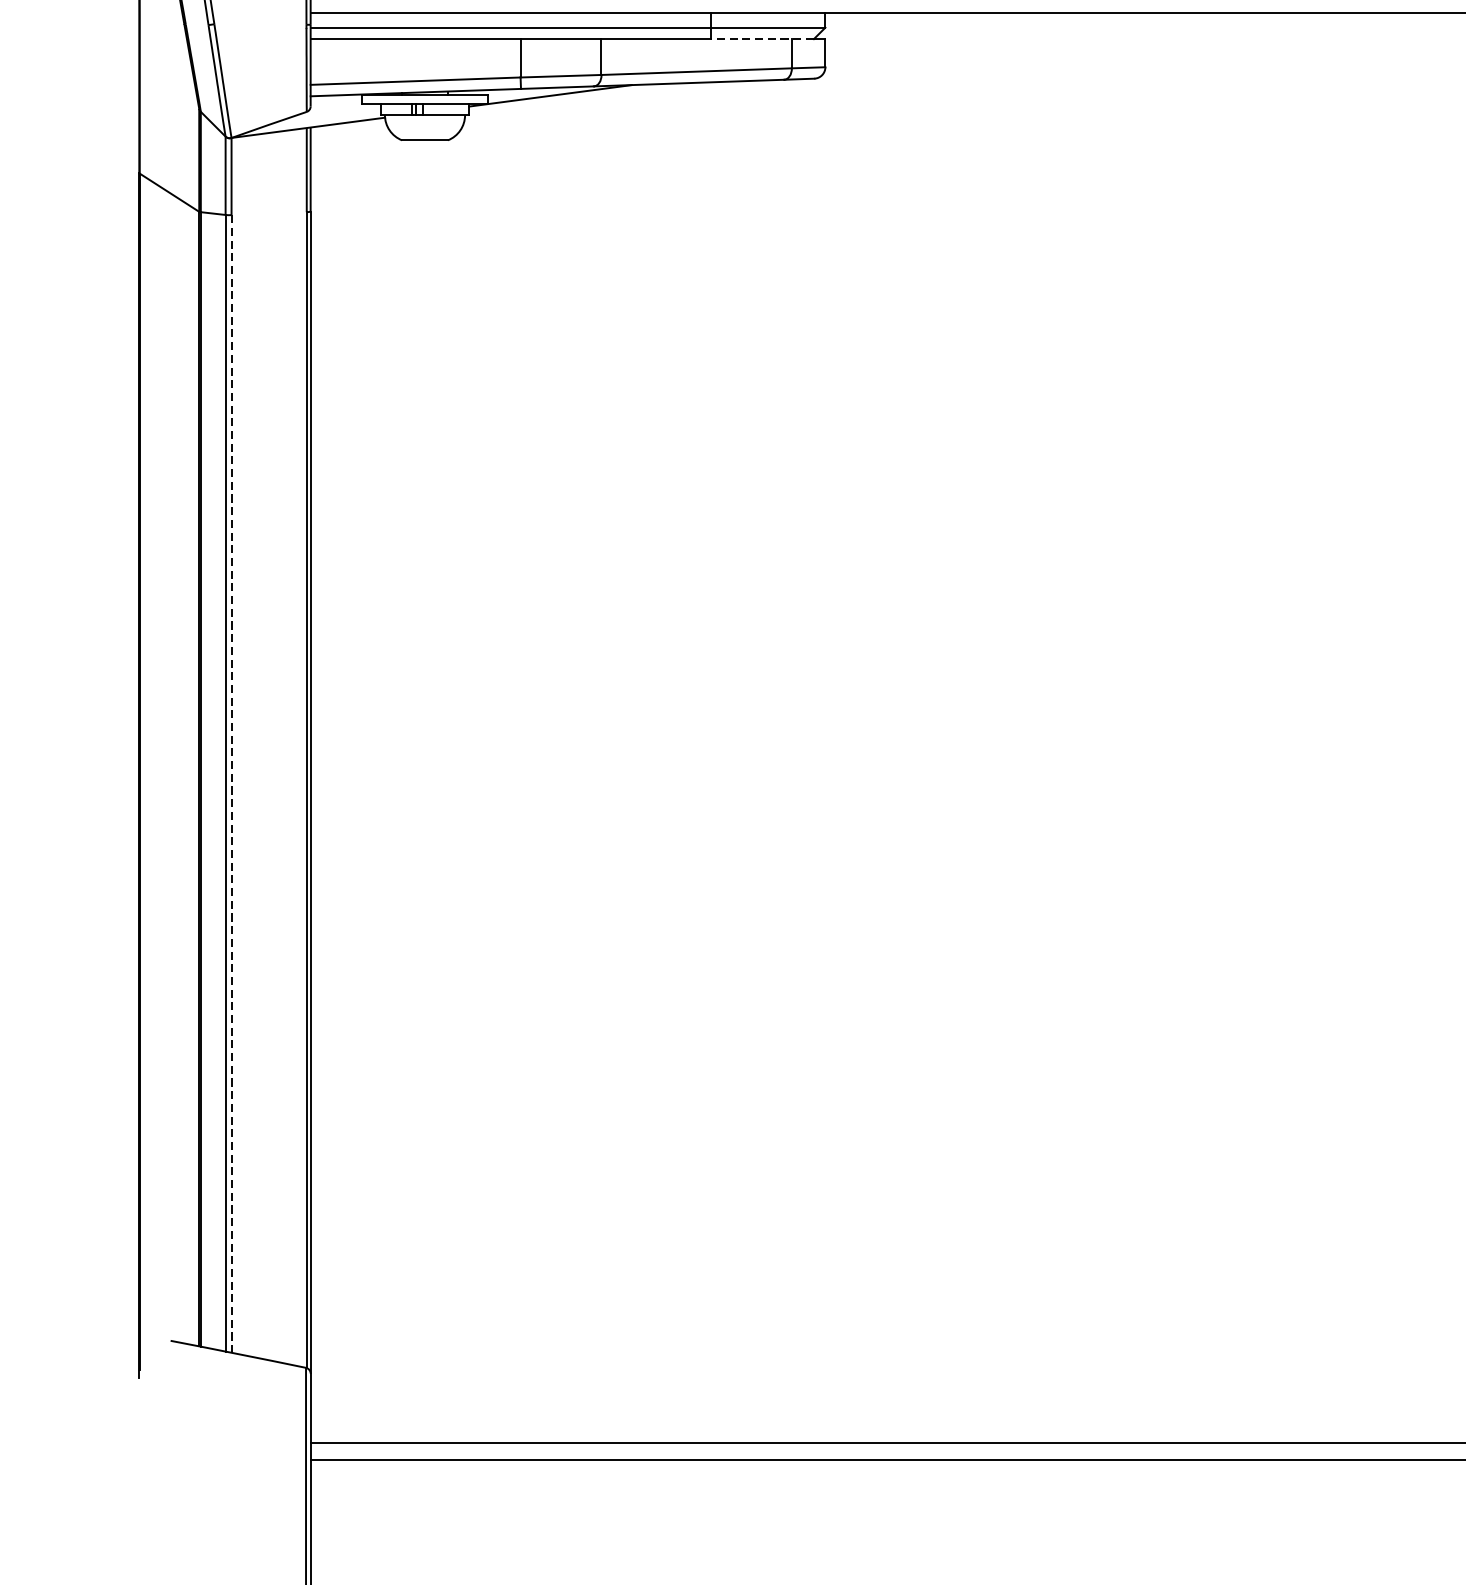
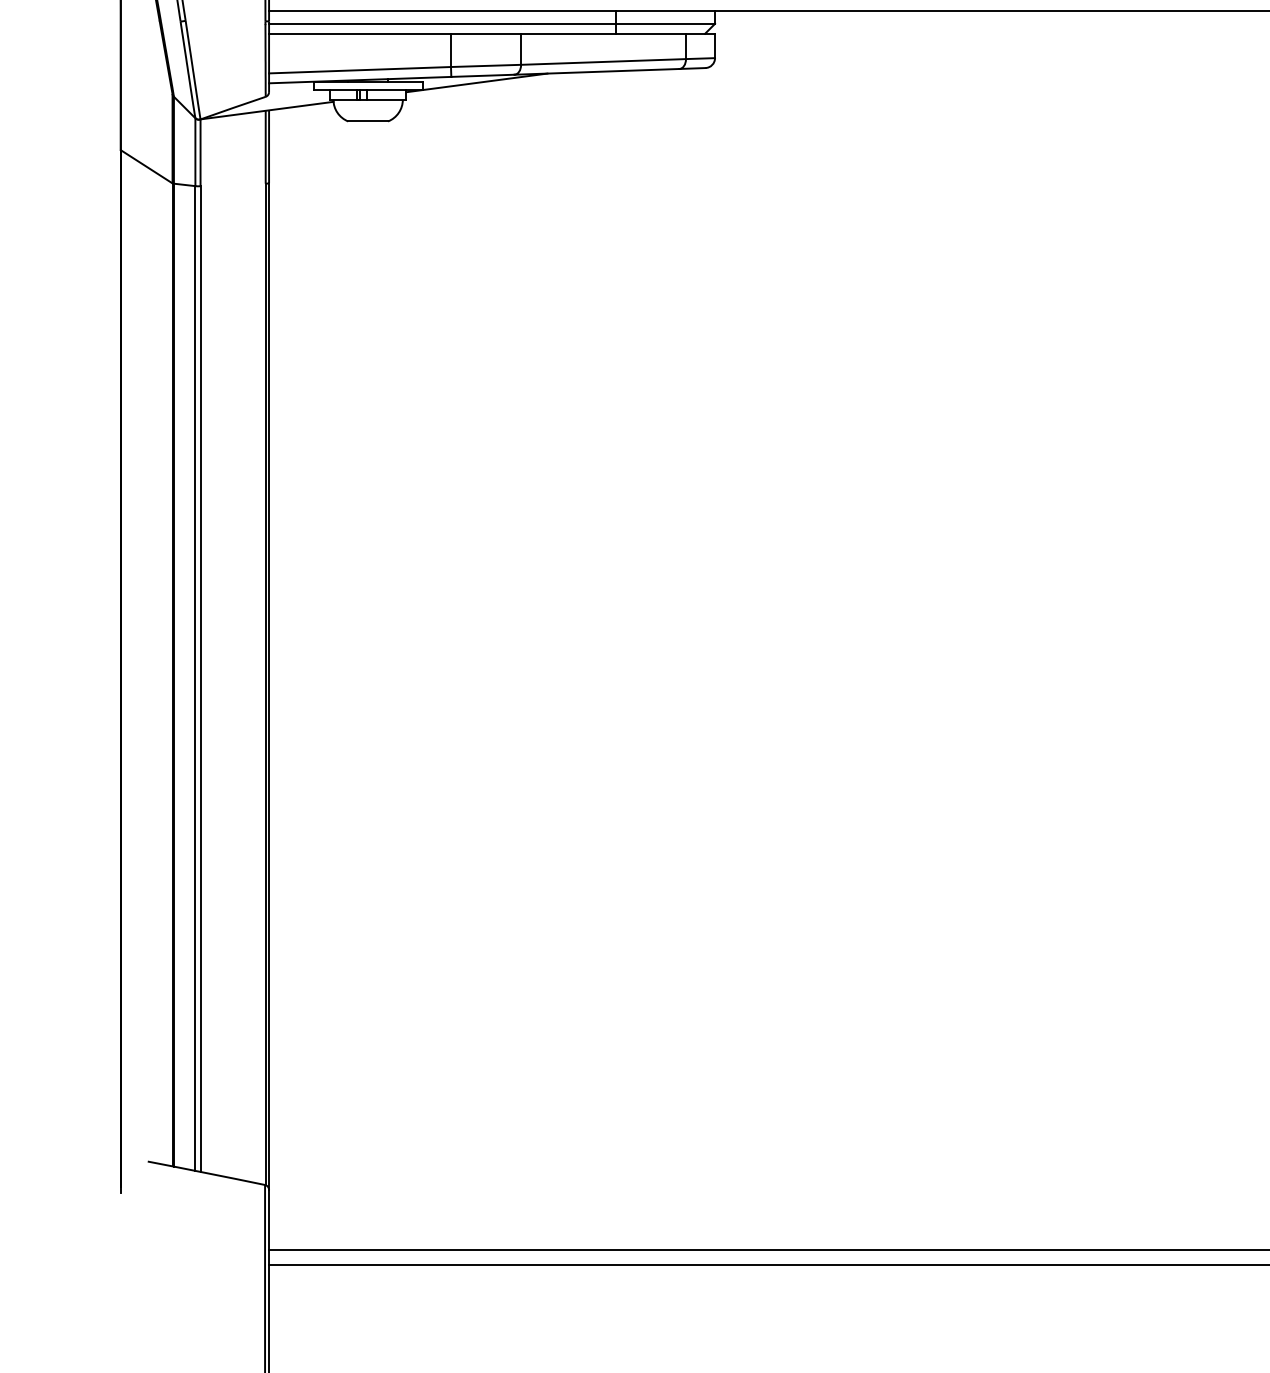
line: (762, 38) -> (660, 33), dashed -> solid
line: (231, 784) -> (200, 679), dashed -> solid

